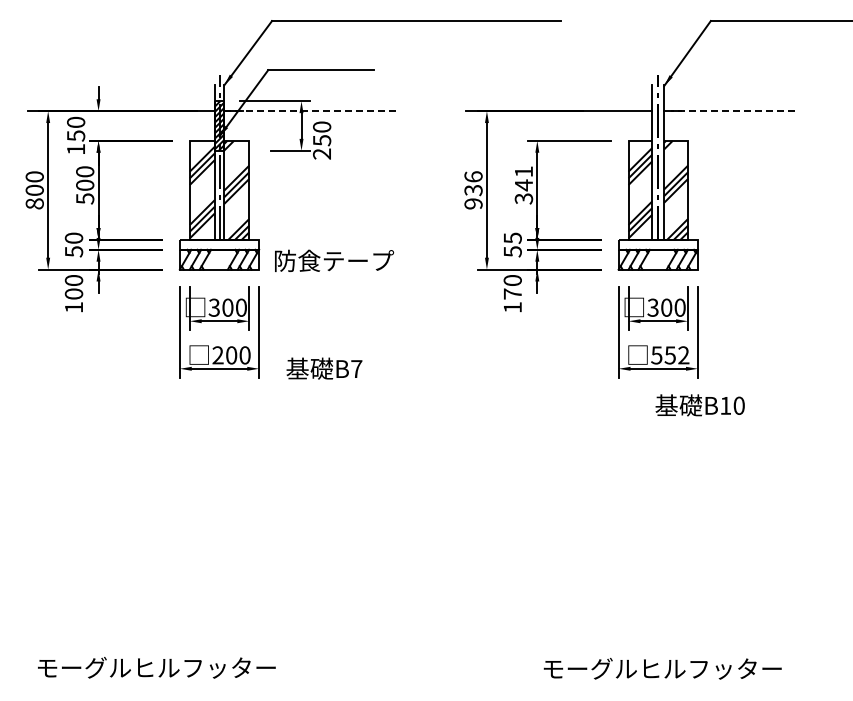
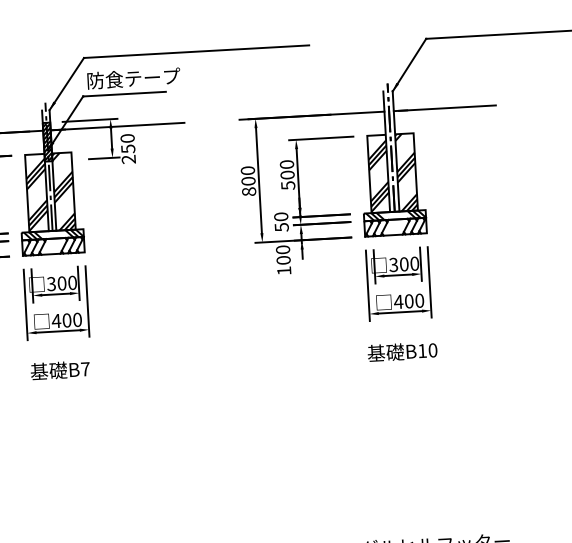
line: (310, 111) -> (117, 126), dashed -> solid
line: (732, 111) -> (447, 108), dashed -> solid
text: (523, 184) -> (287, 174), 341 -> 500
text: (473, 190) -> (248, 181), 936 -> 800
text: (512, 238) -> (281, 217), 55 -> 50
hatch: (220, 244) -> (53, 234), added
hatch: (659, 244) -> (395, 215), added
text: (334, 260) -> (133, 78), moved
text: (512, 293) -> (283, 259), 170 -> 100
text: (218, 355) -> (56, 321), 200 -> 400
text: (669, 355) -> (408, 301), 552 -> 400
text: (324, 368) -> (60, 370), moved
text: (699, 405) -> (401, 351), moved

